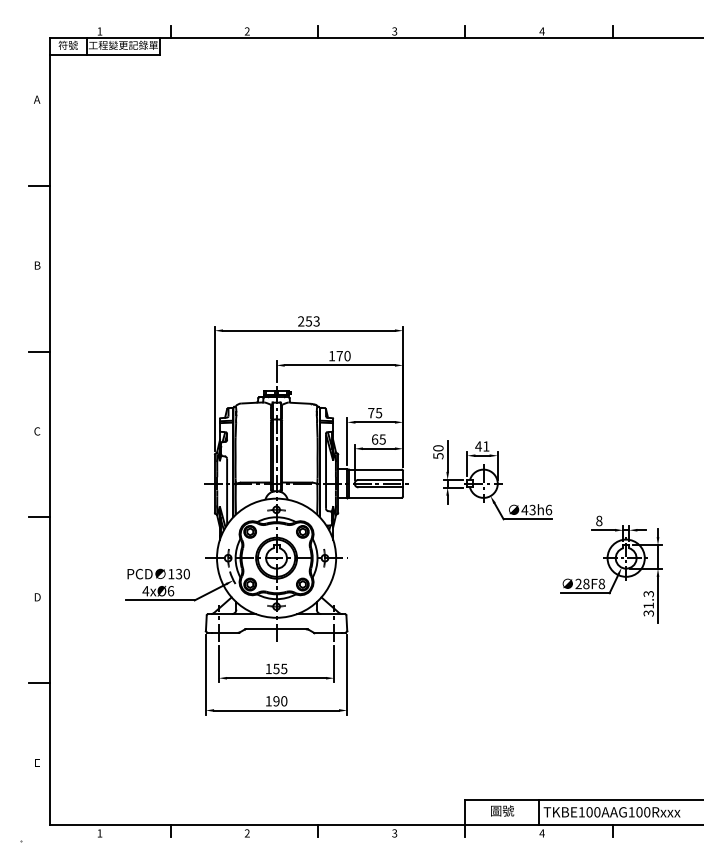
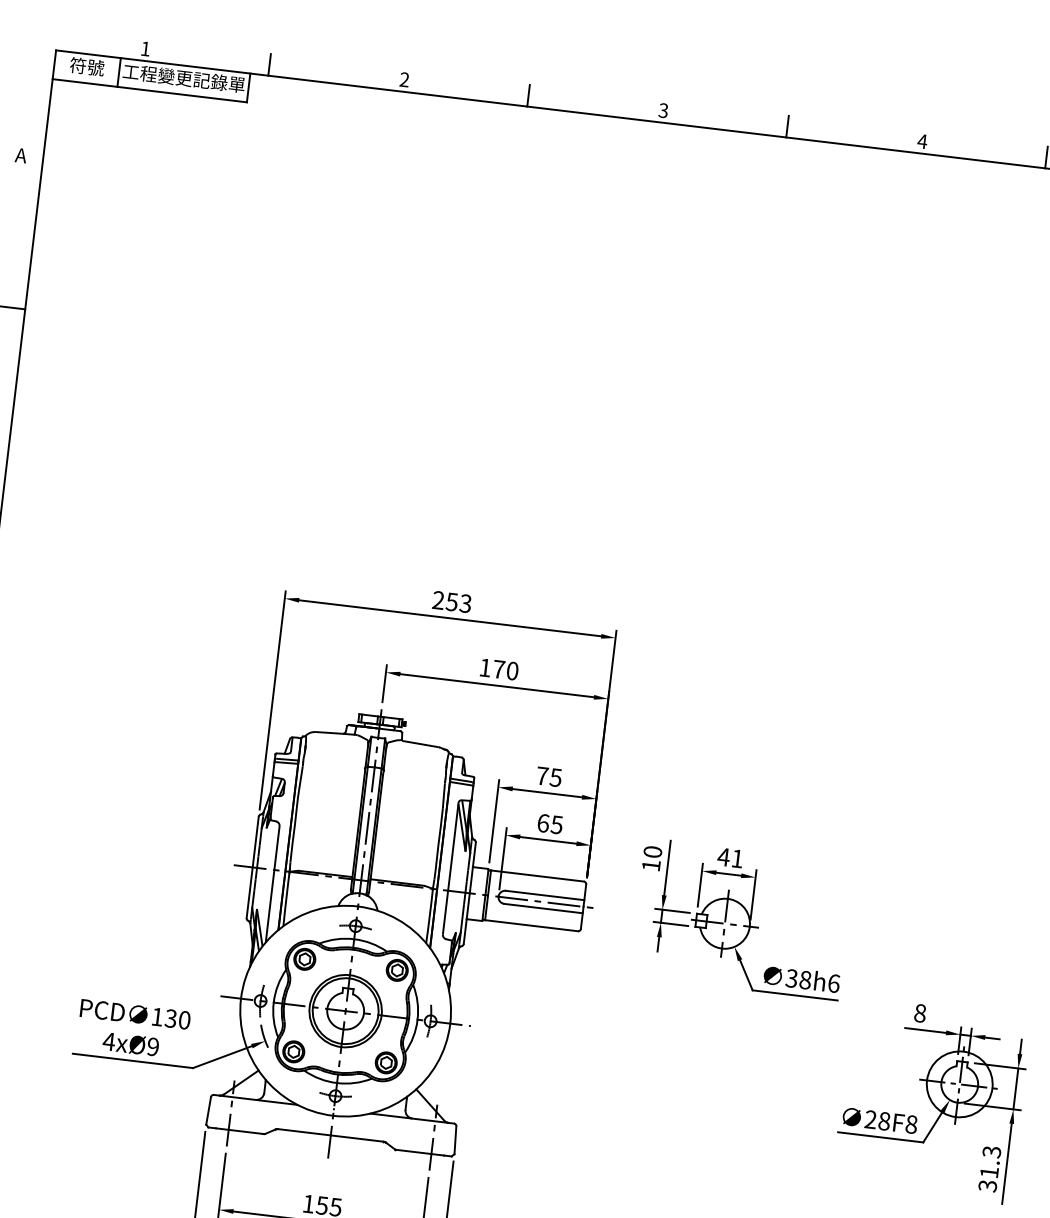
text: (438, 456) -> (651, 866), 50 -> 10
text: (528, 509) -> (798, 978), 43h6 -> 38h6
text: (170, 591) -> (152, 1047), 4xØ6 -> 4xØ9

